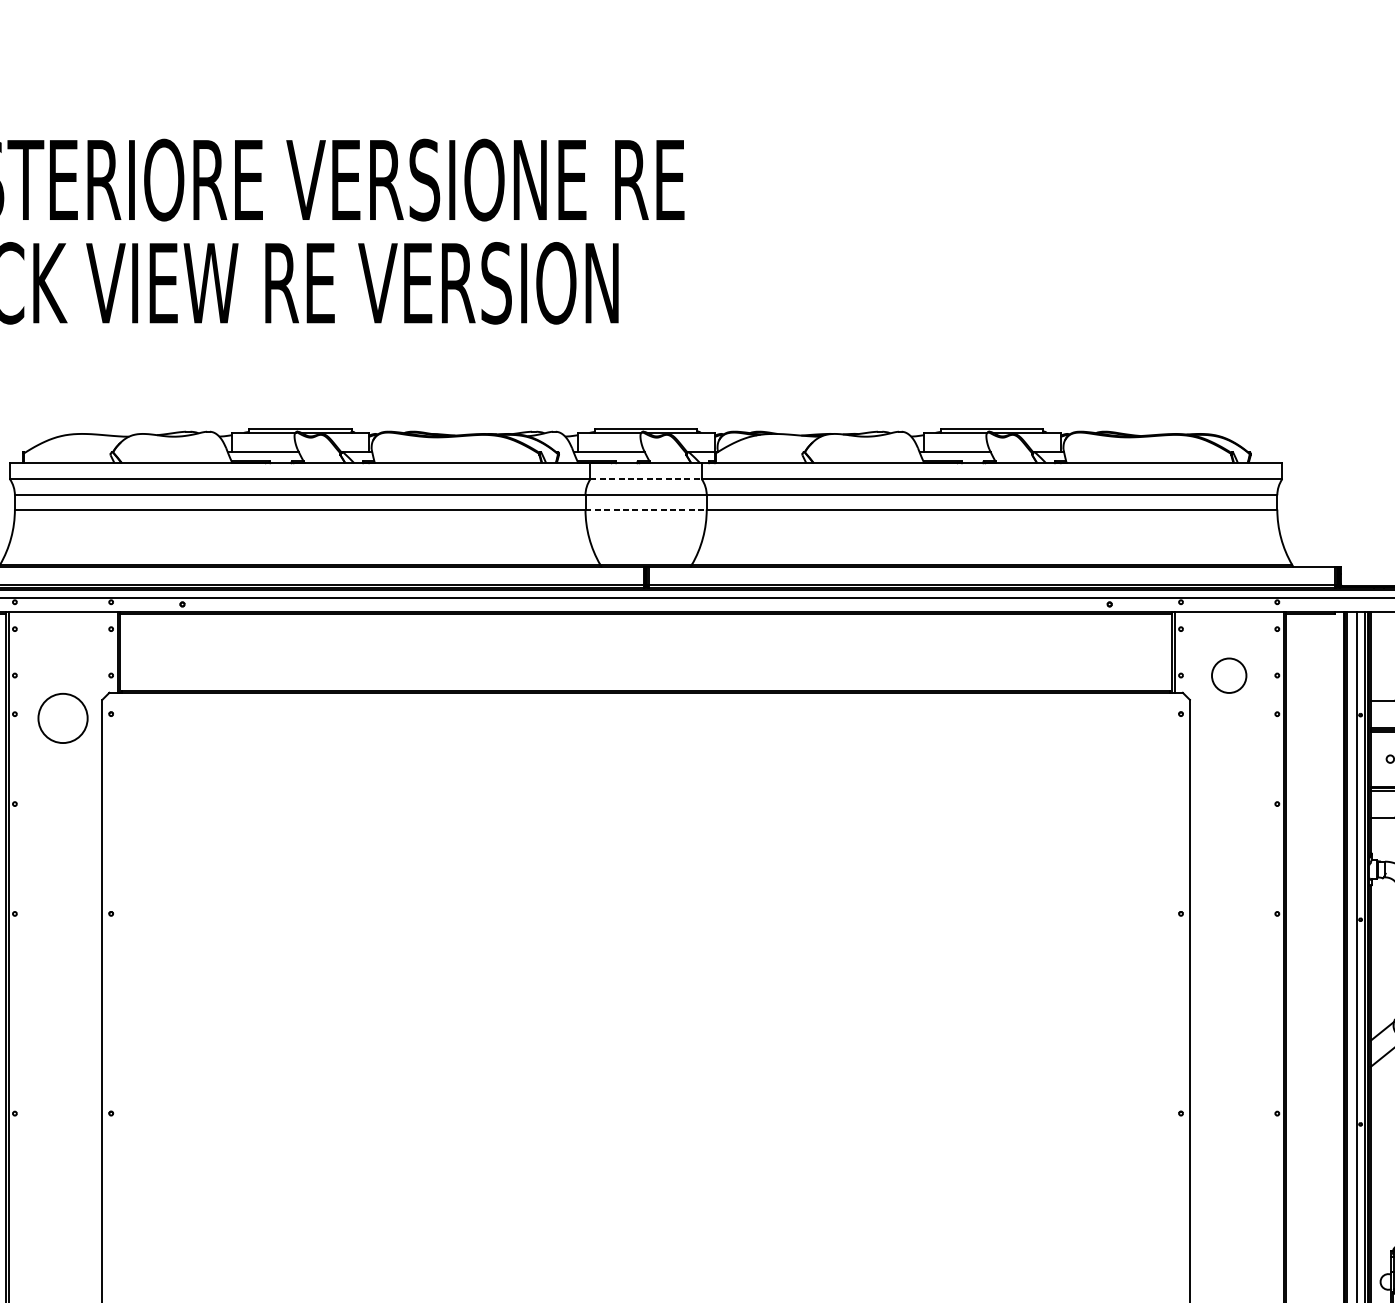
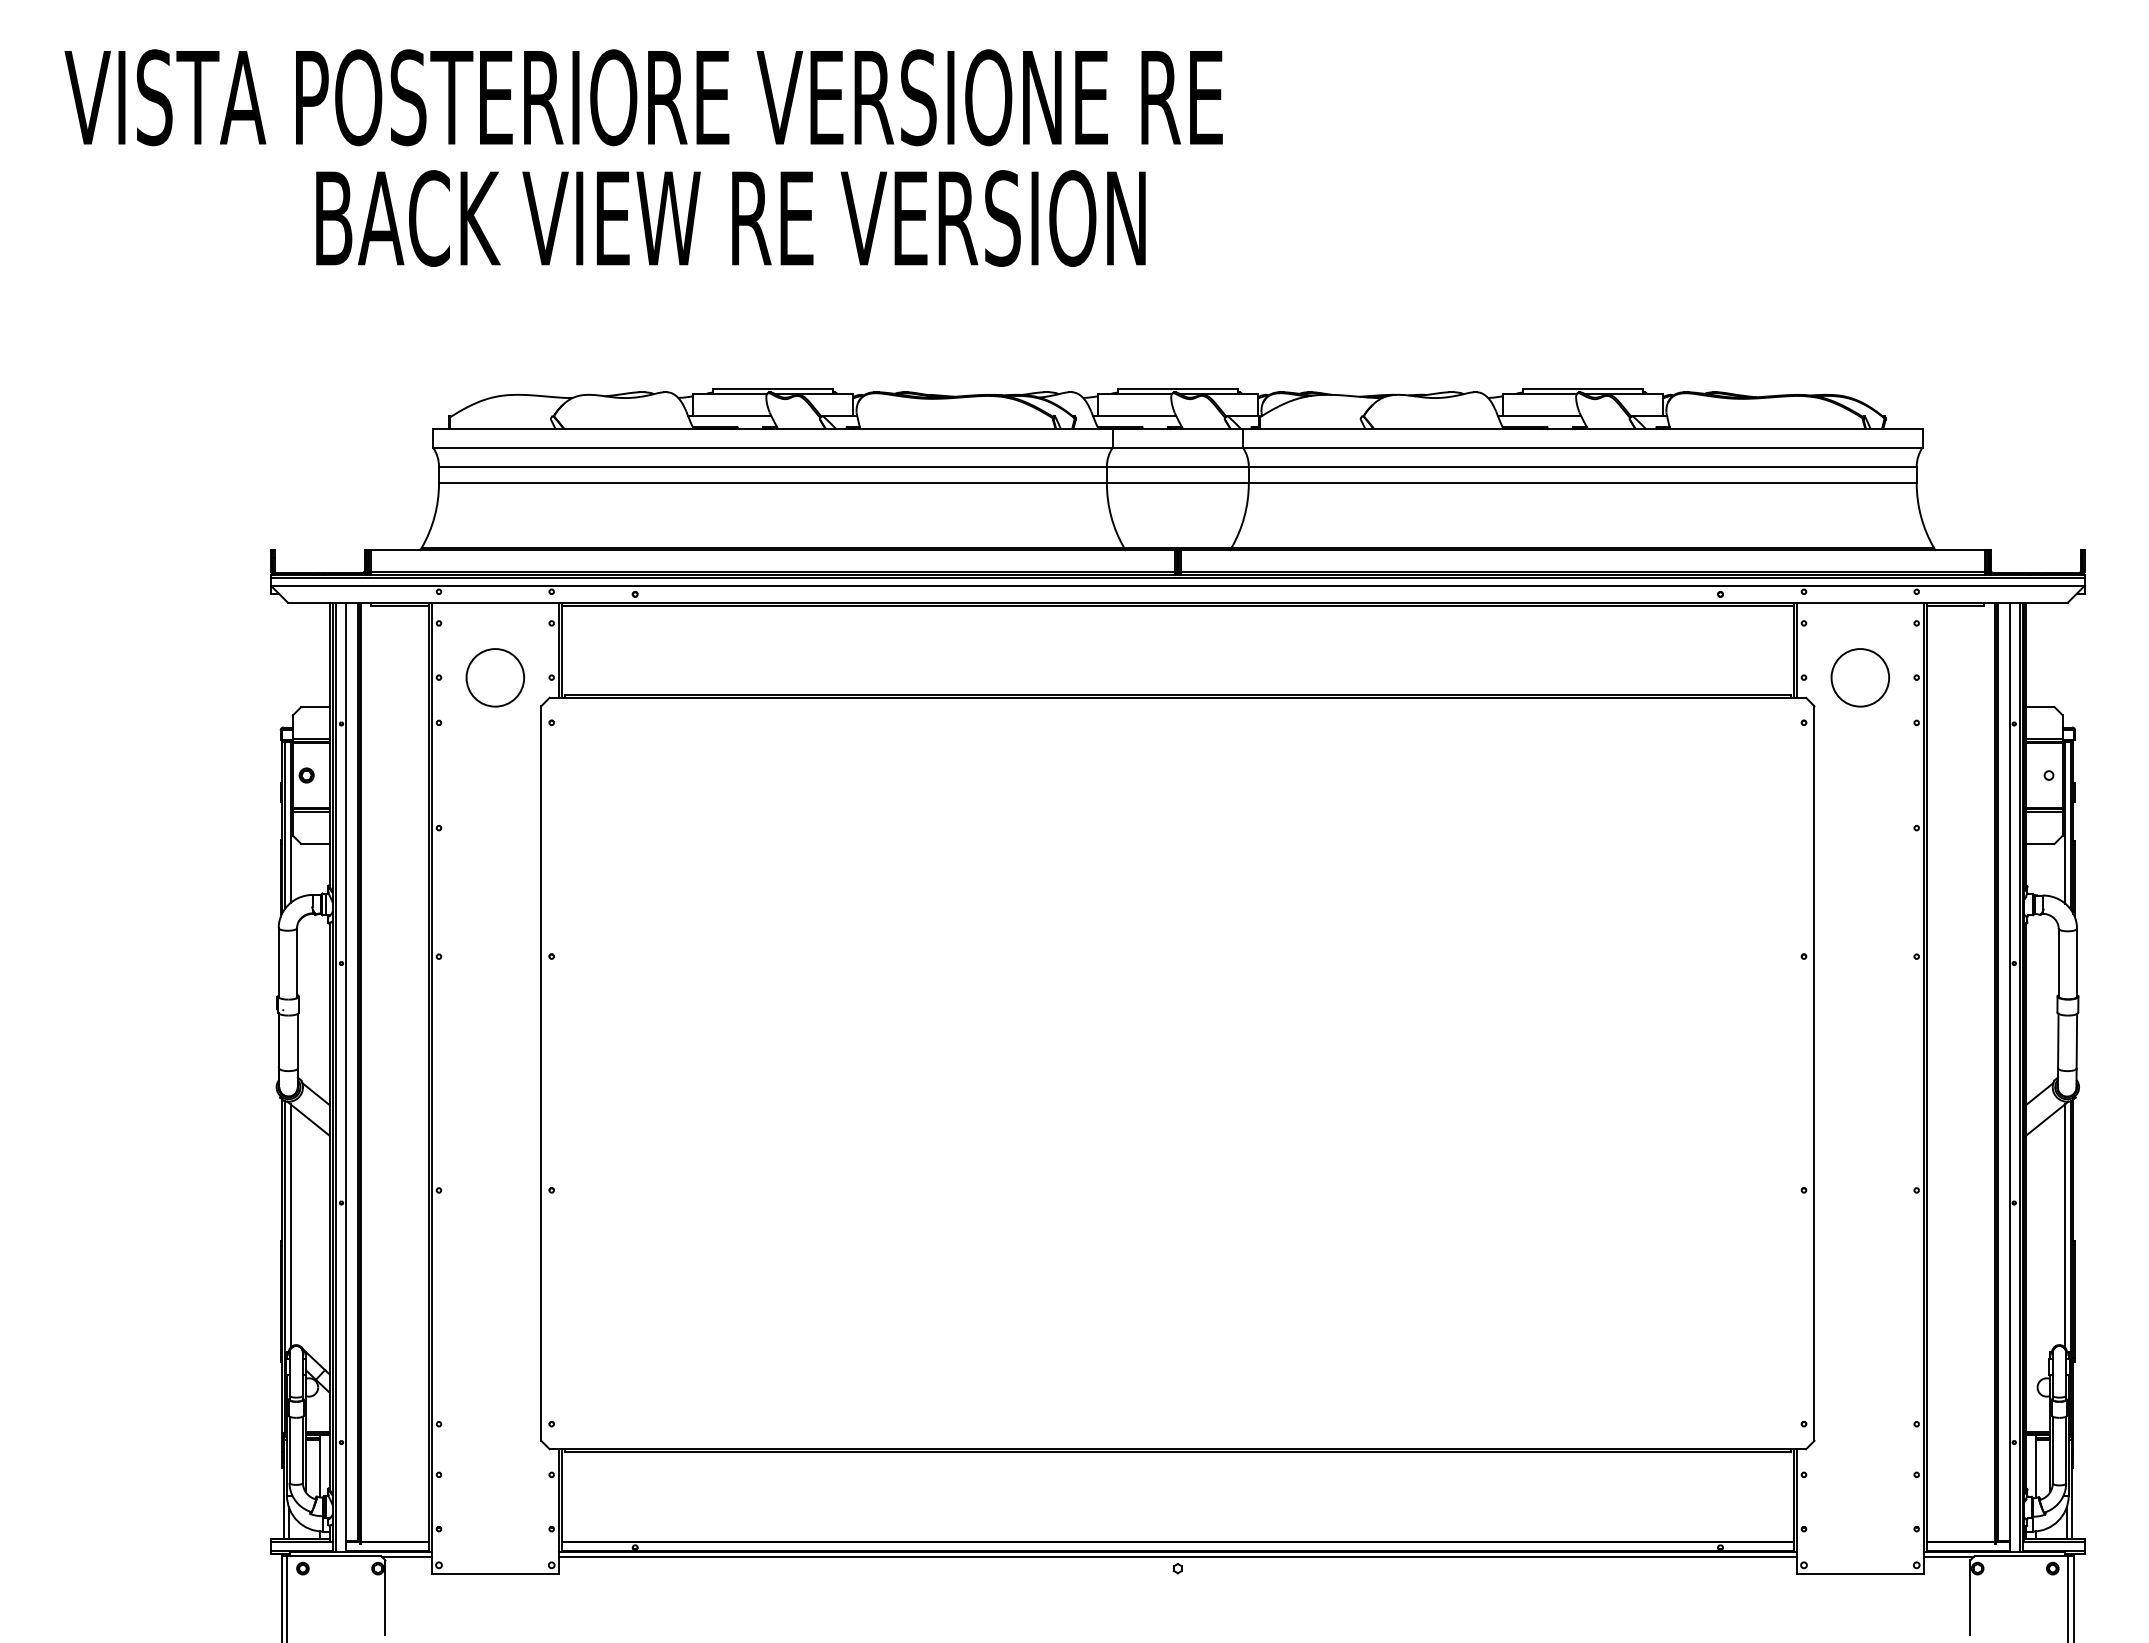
line: (646, 478) -> (1178, 447), dashed -> solid
line: (645, 509) -> (1177, 483), dashed -> solid
circle: (1229, 675) -> (1860, 677), size x1.43
circle: (63, 718) -> (495, 677), moved

